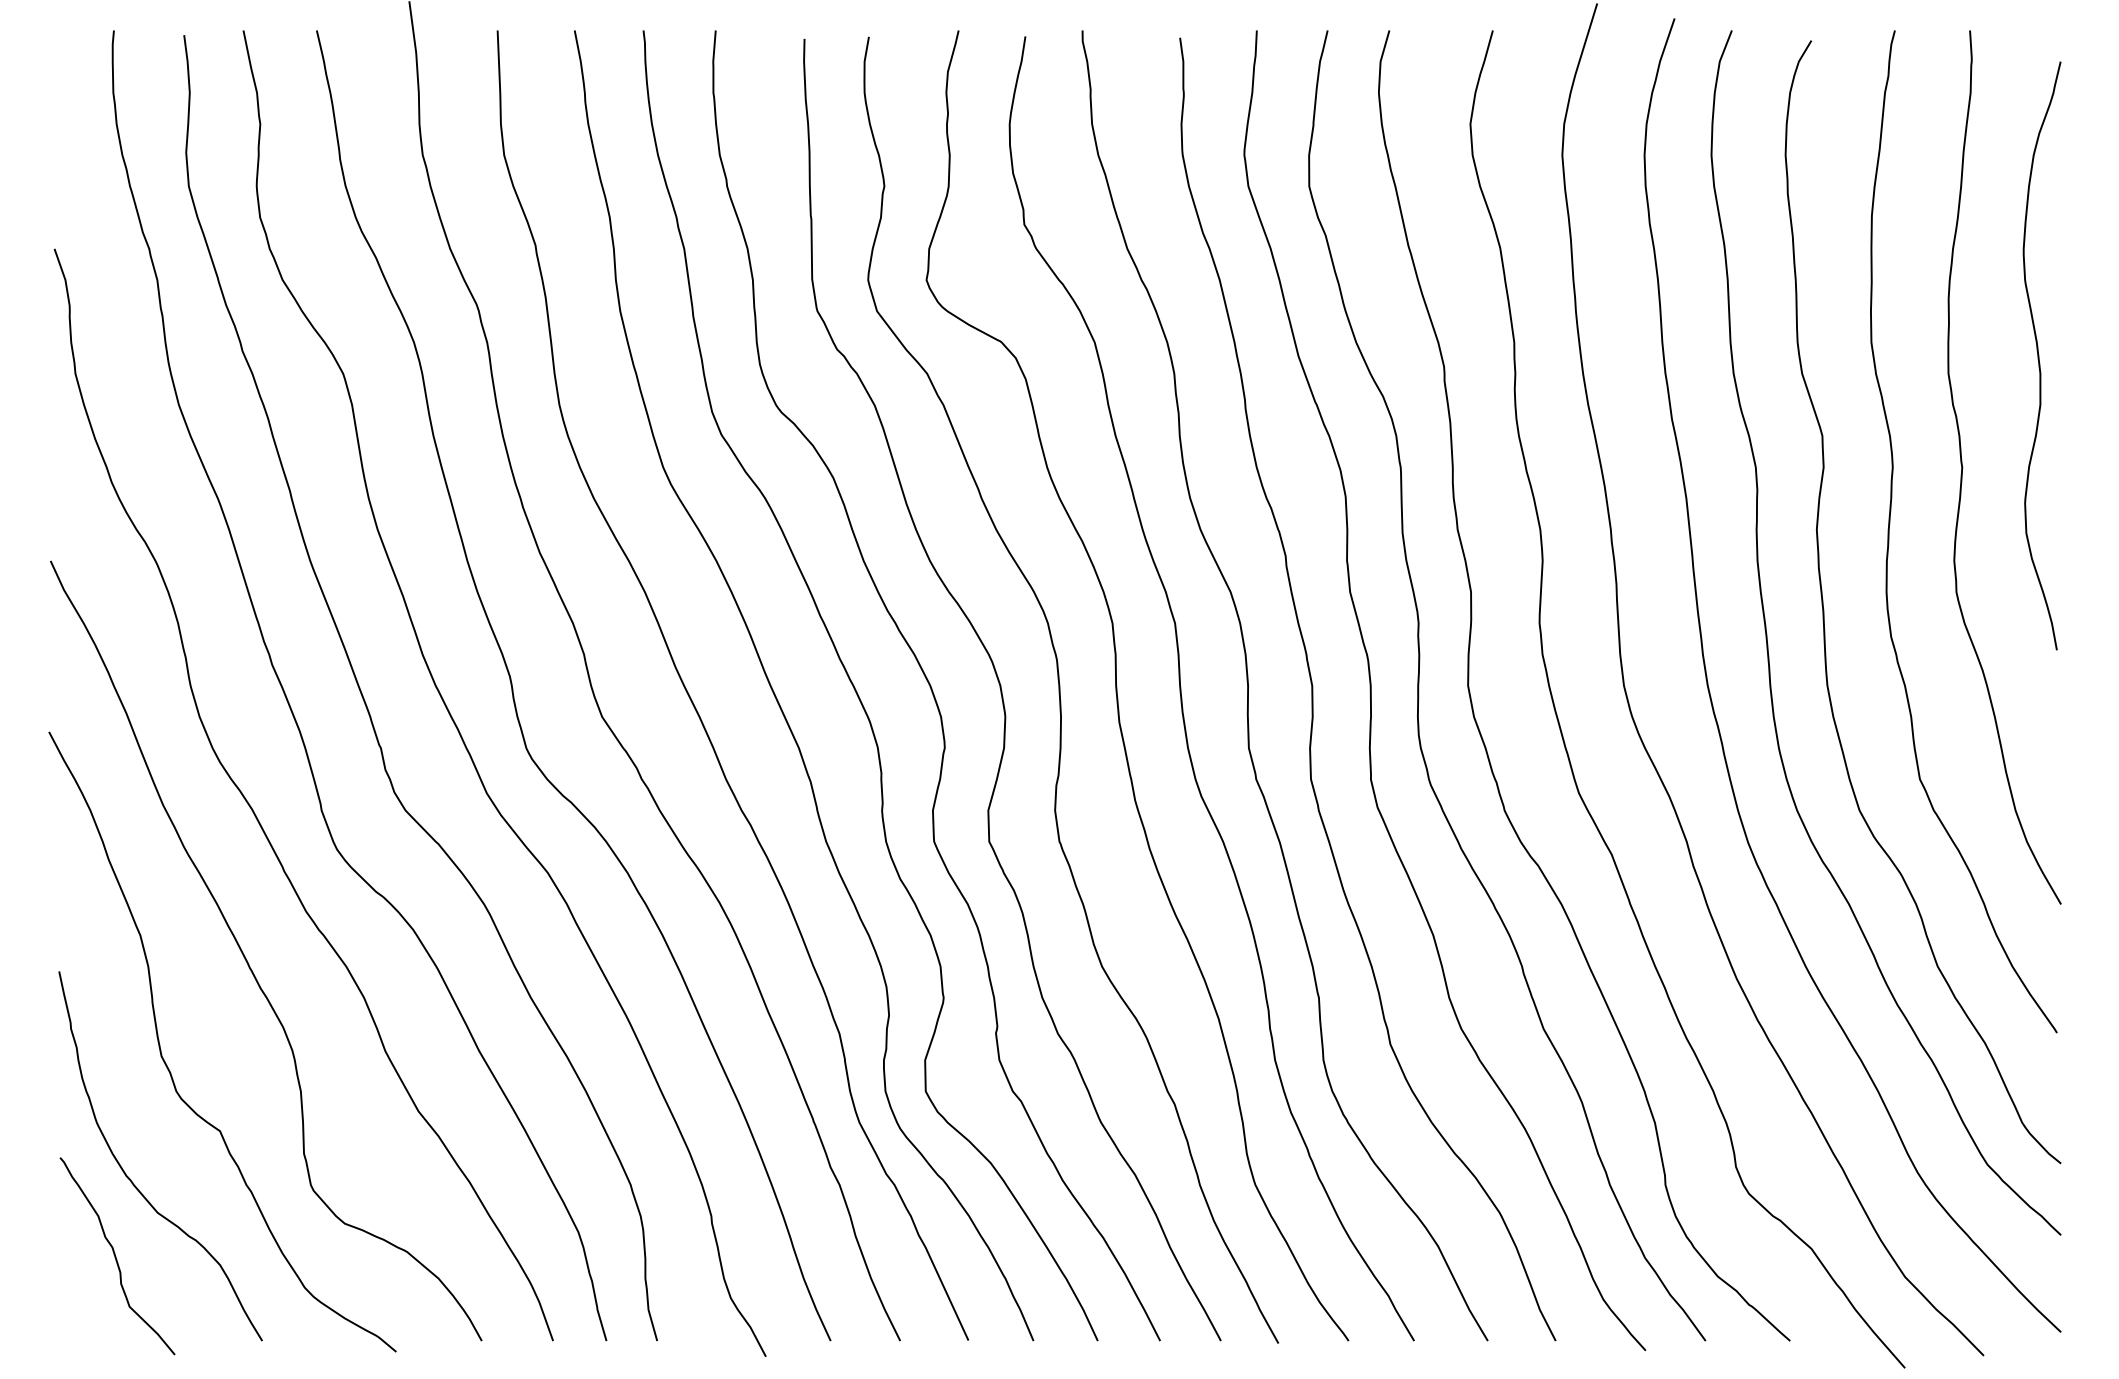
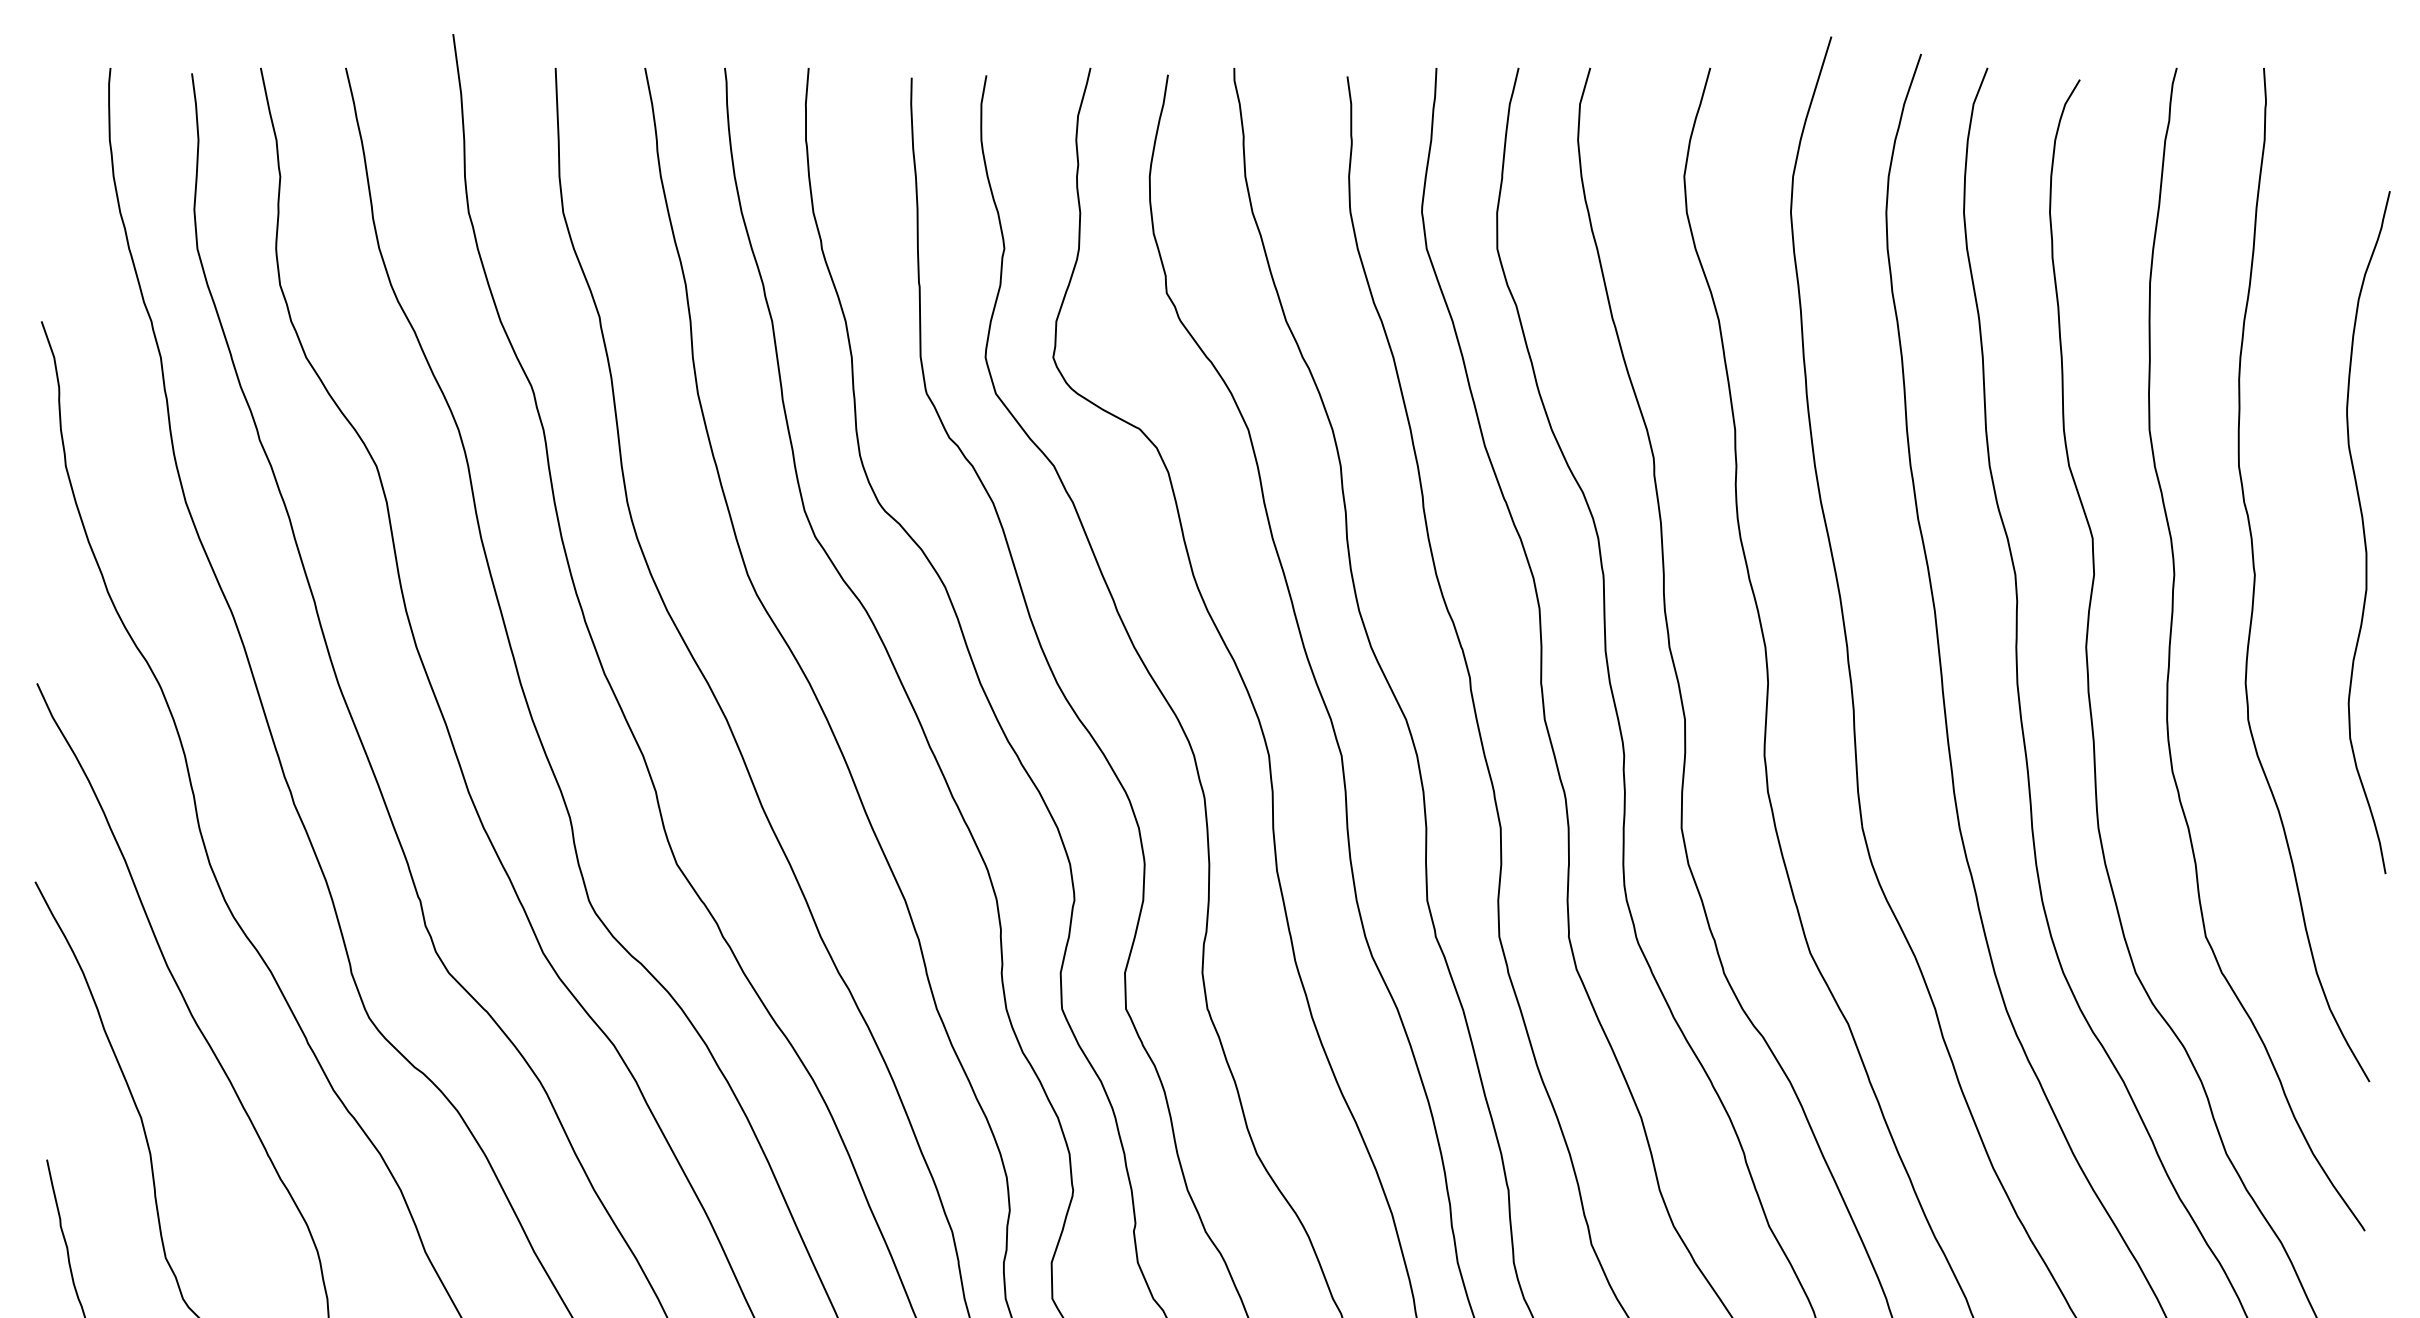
curve: (2039, 355) -> (2365, 532), moved

